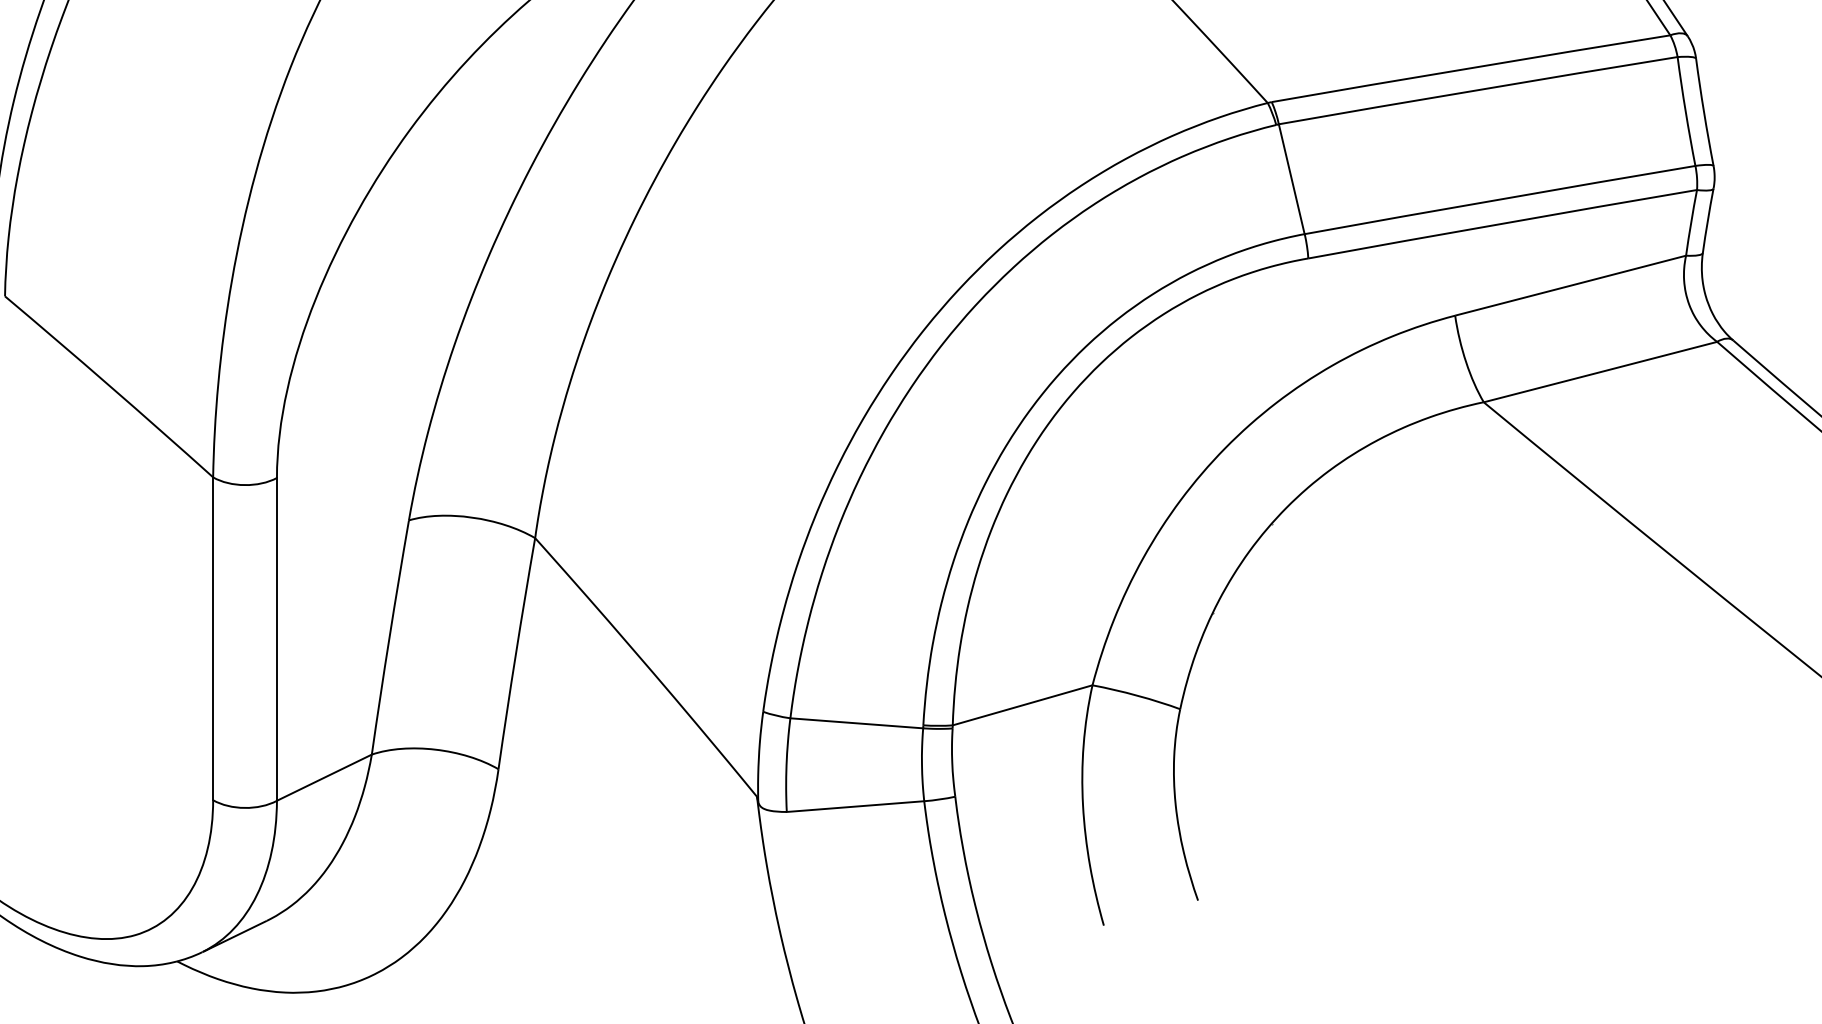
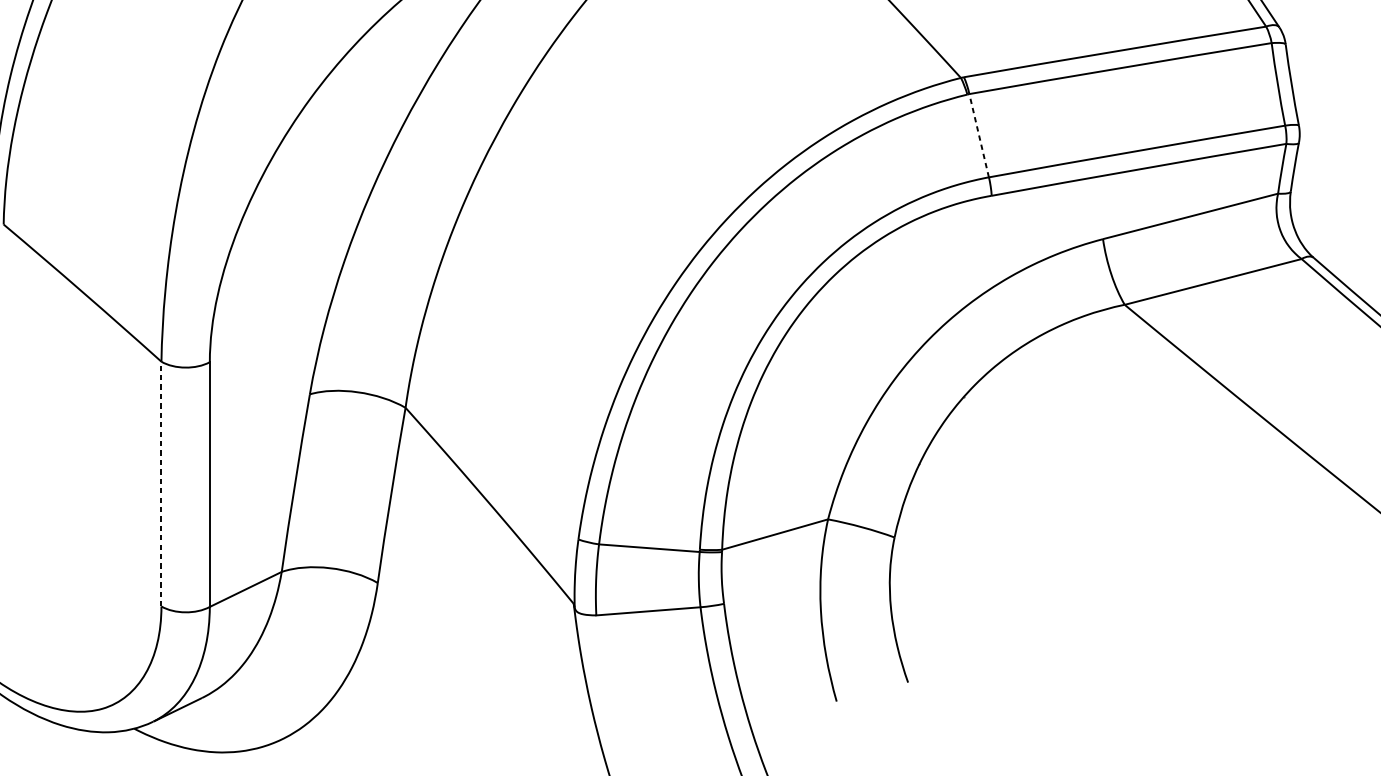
line: (1291, 178) -> (978, 135), solid -> dashed
line: (213, 638) -> (161, 483), solid -> dashed

